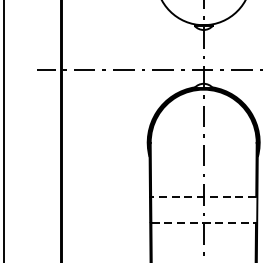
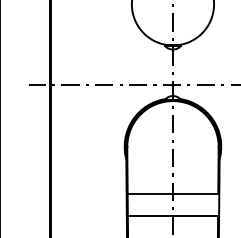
line: (203, 196) -> (172, 193), dashed -> solid
line: (204, 223) -> (173, 216), dashed -> solid

